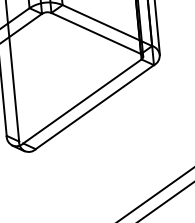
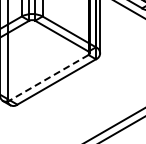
line: (81, 101) -> (48, 77), solid -> dashed

